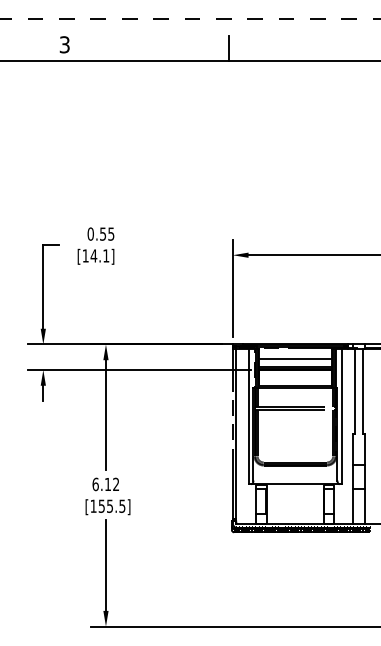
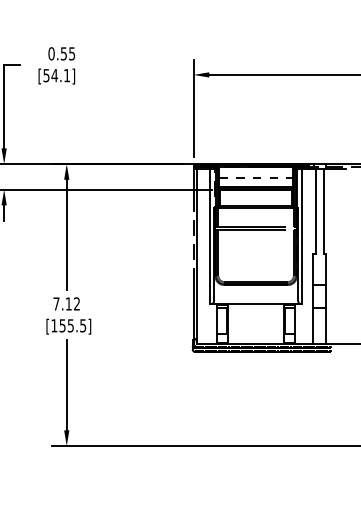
text: (85, 255) -> (46, 75), [14.1] -> [54.1]
line: (295, 358) -> (256, 178), solid -> dashed
text: (95, 484) -> (56, 304), 6.12 -> 7.12

